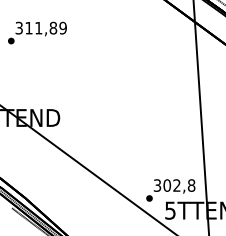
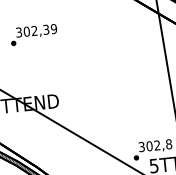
text: (41, 27) -> (36, 30), 311,89 -> 302,39

